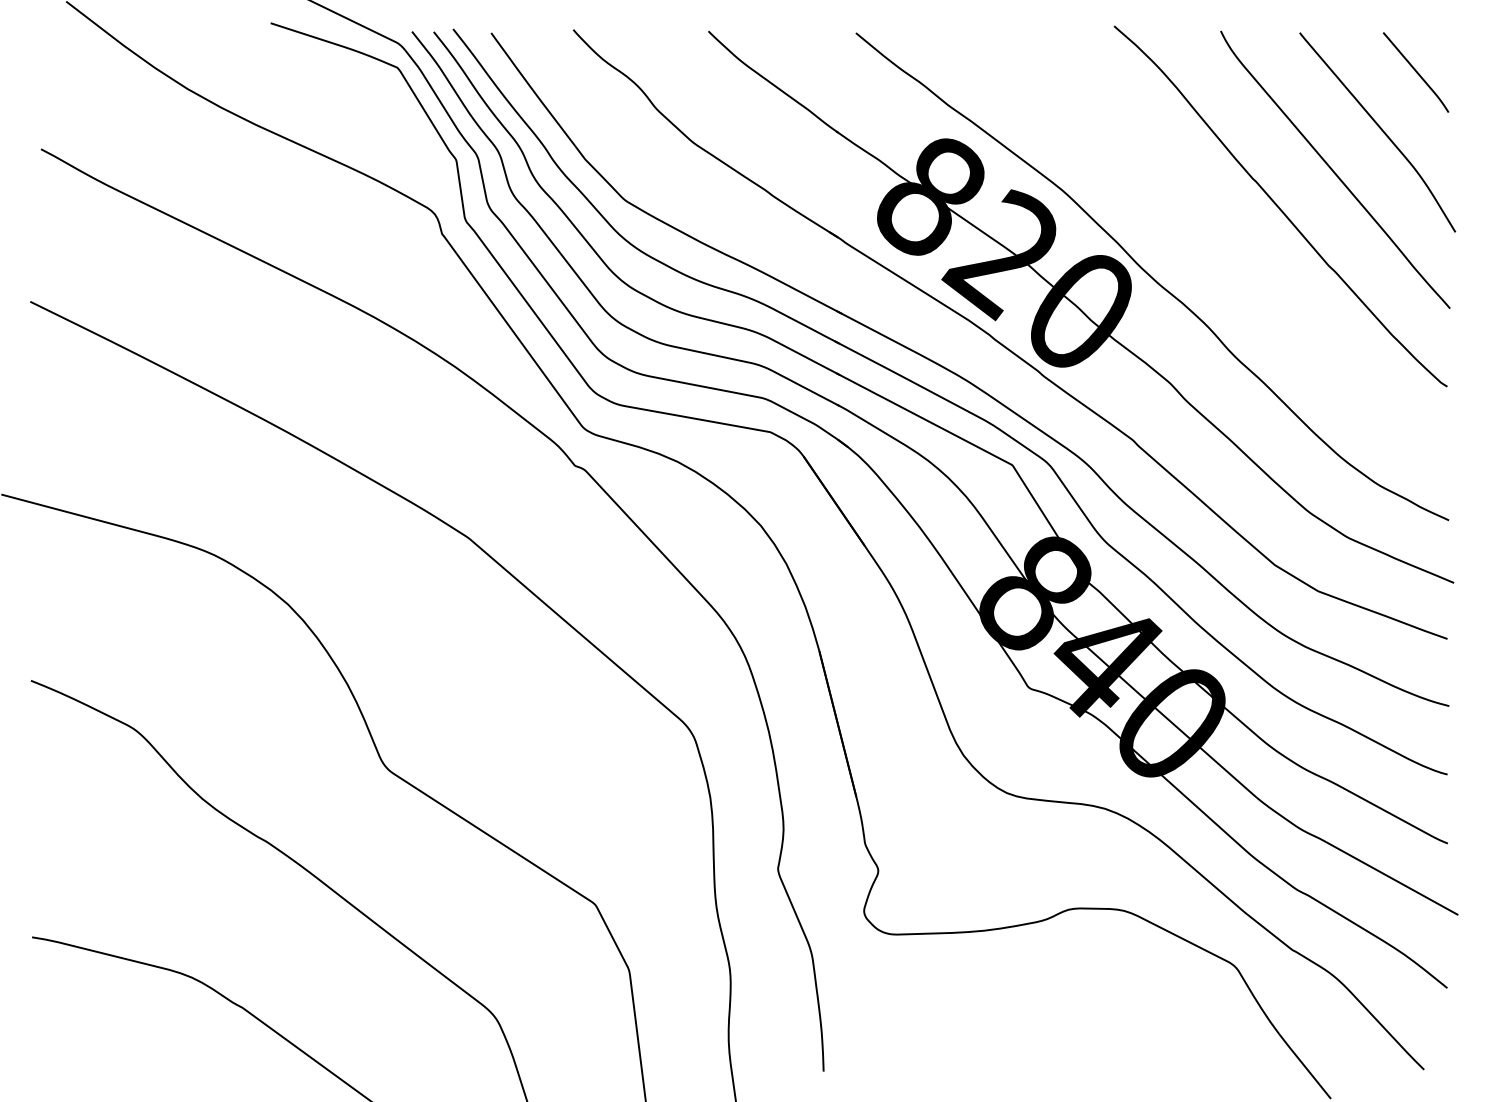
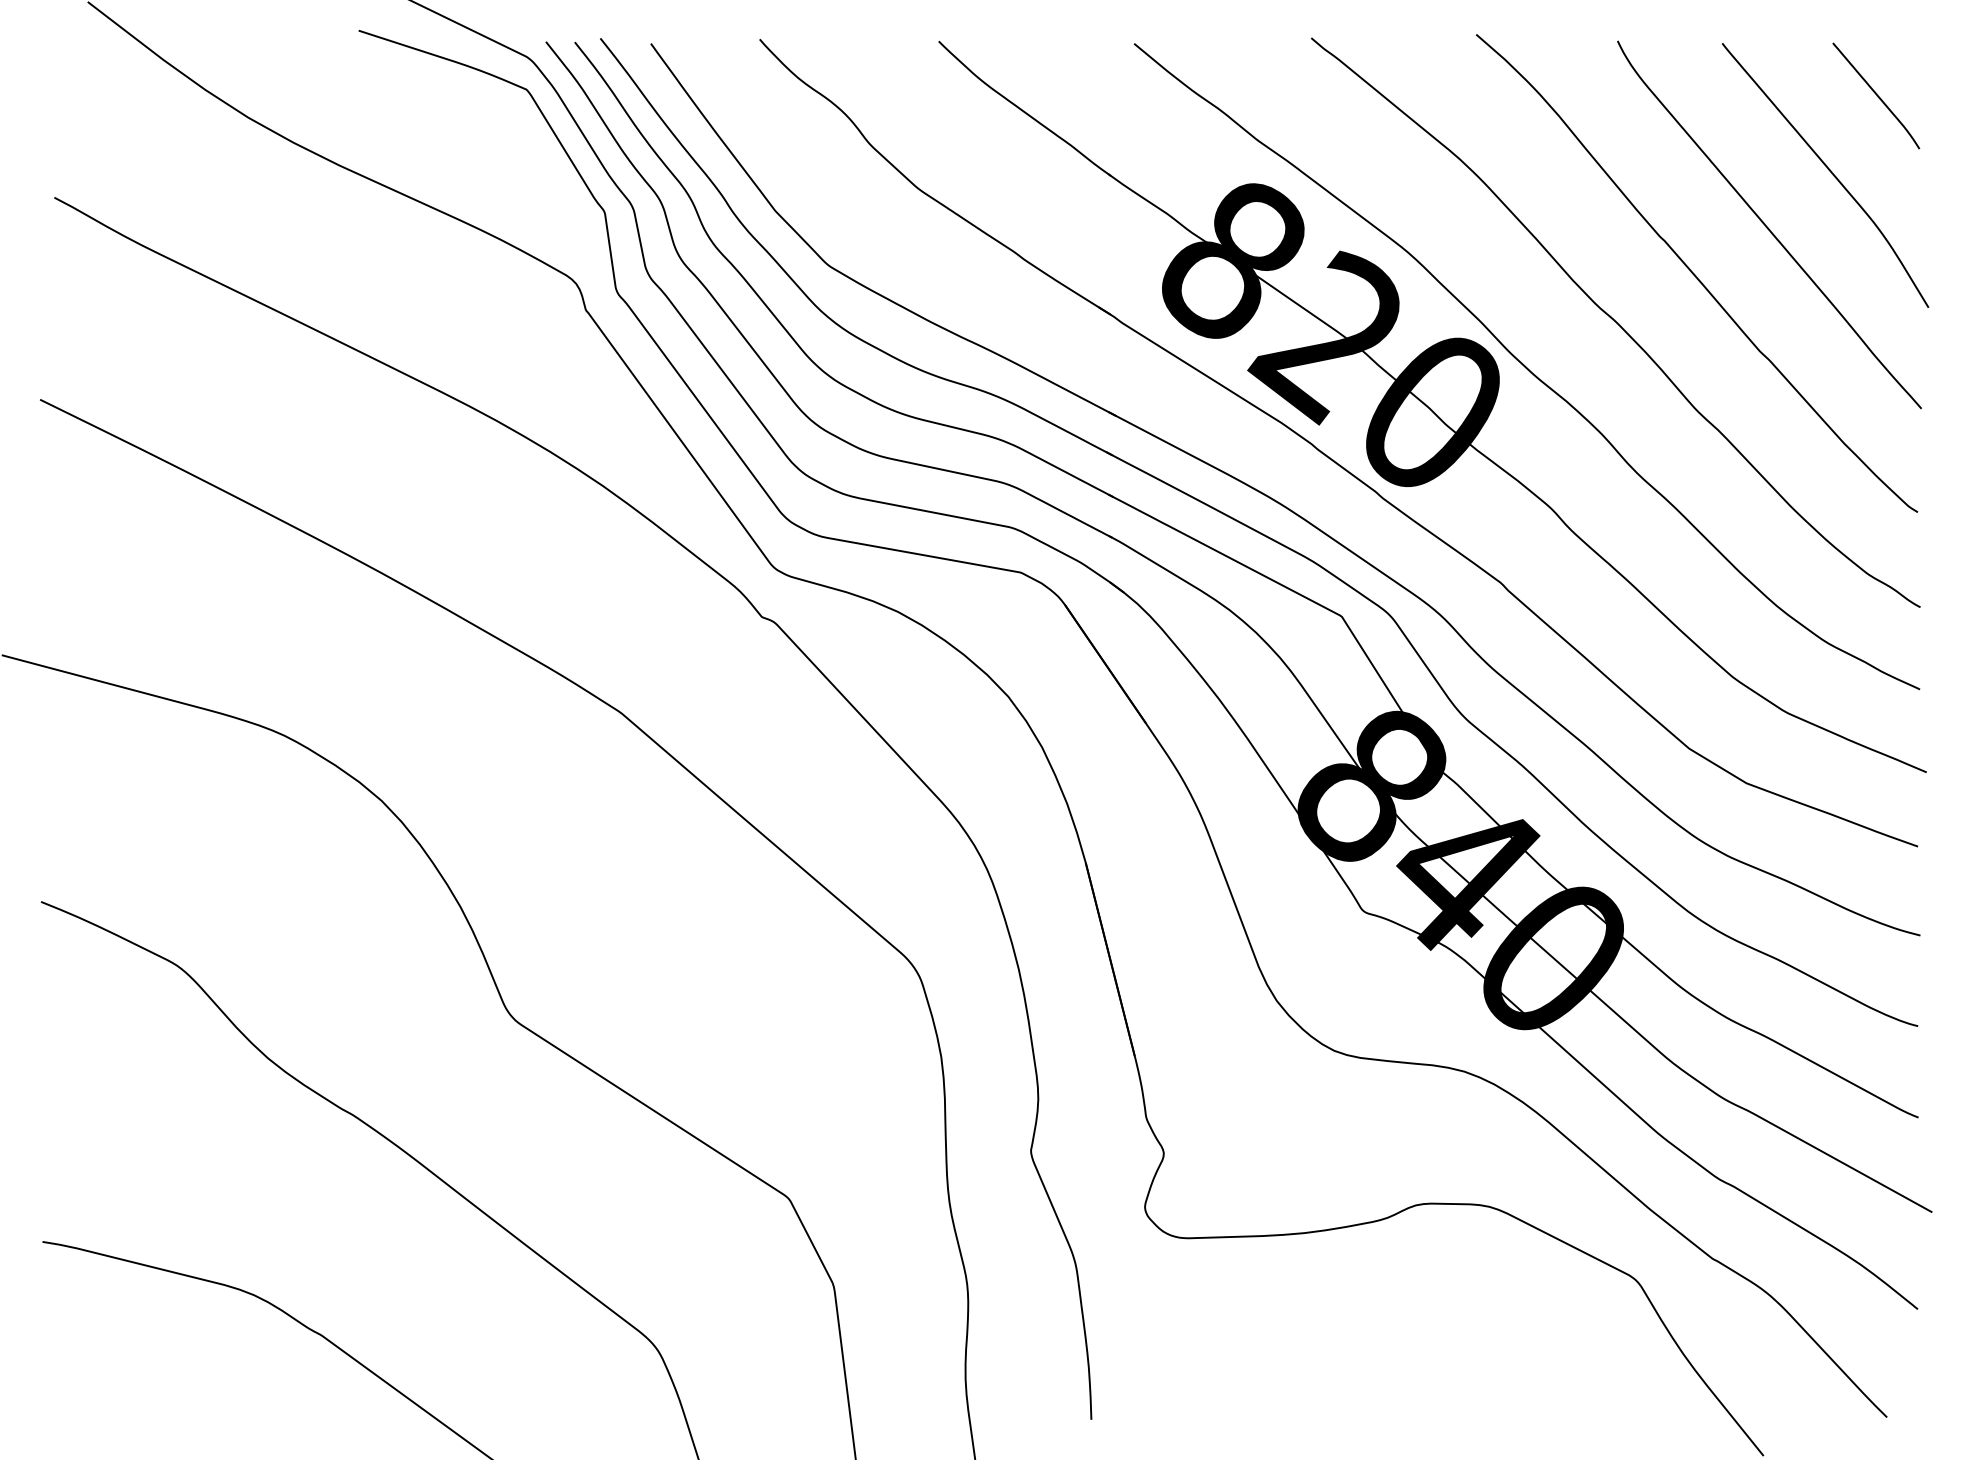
curve: (1219, 243) -> (1615, 322), added

